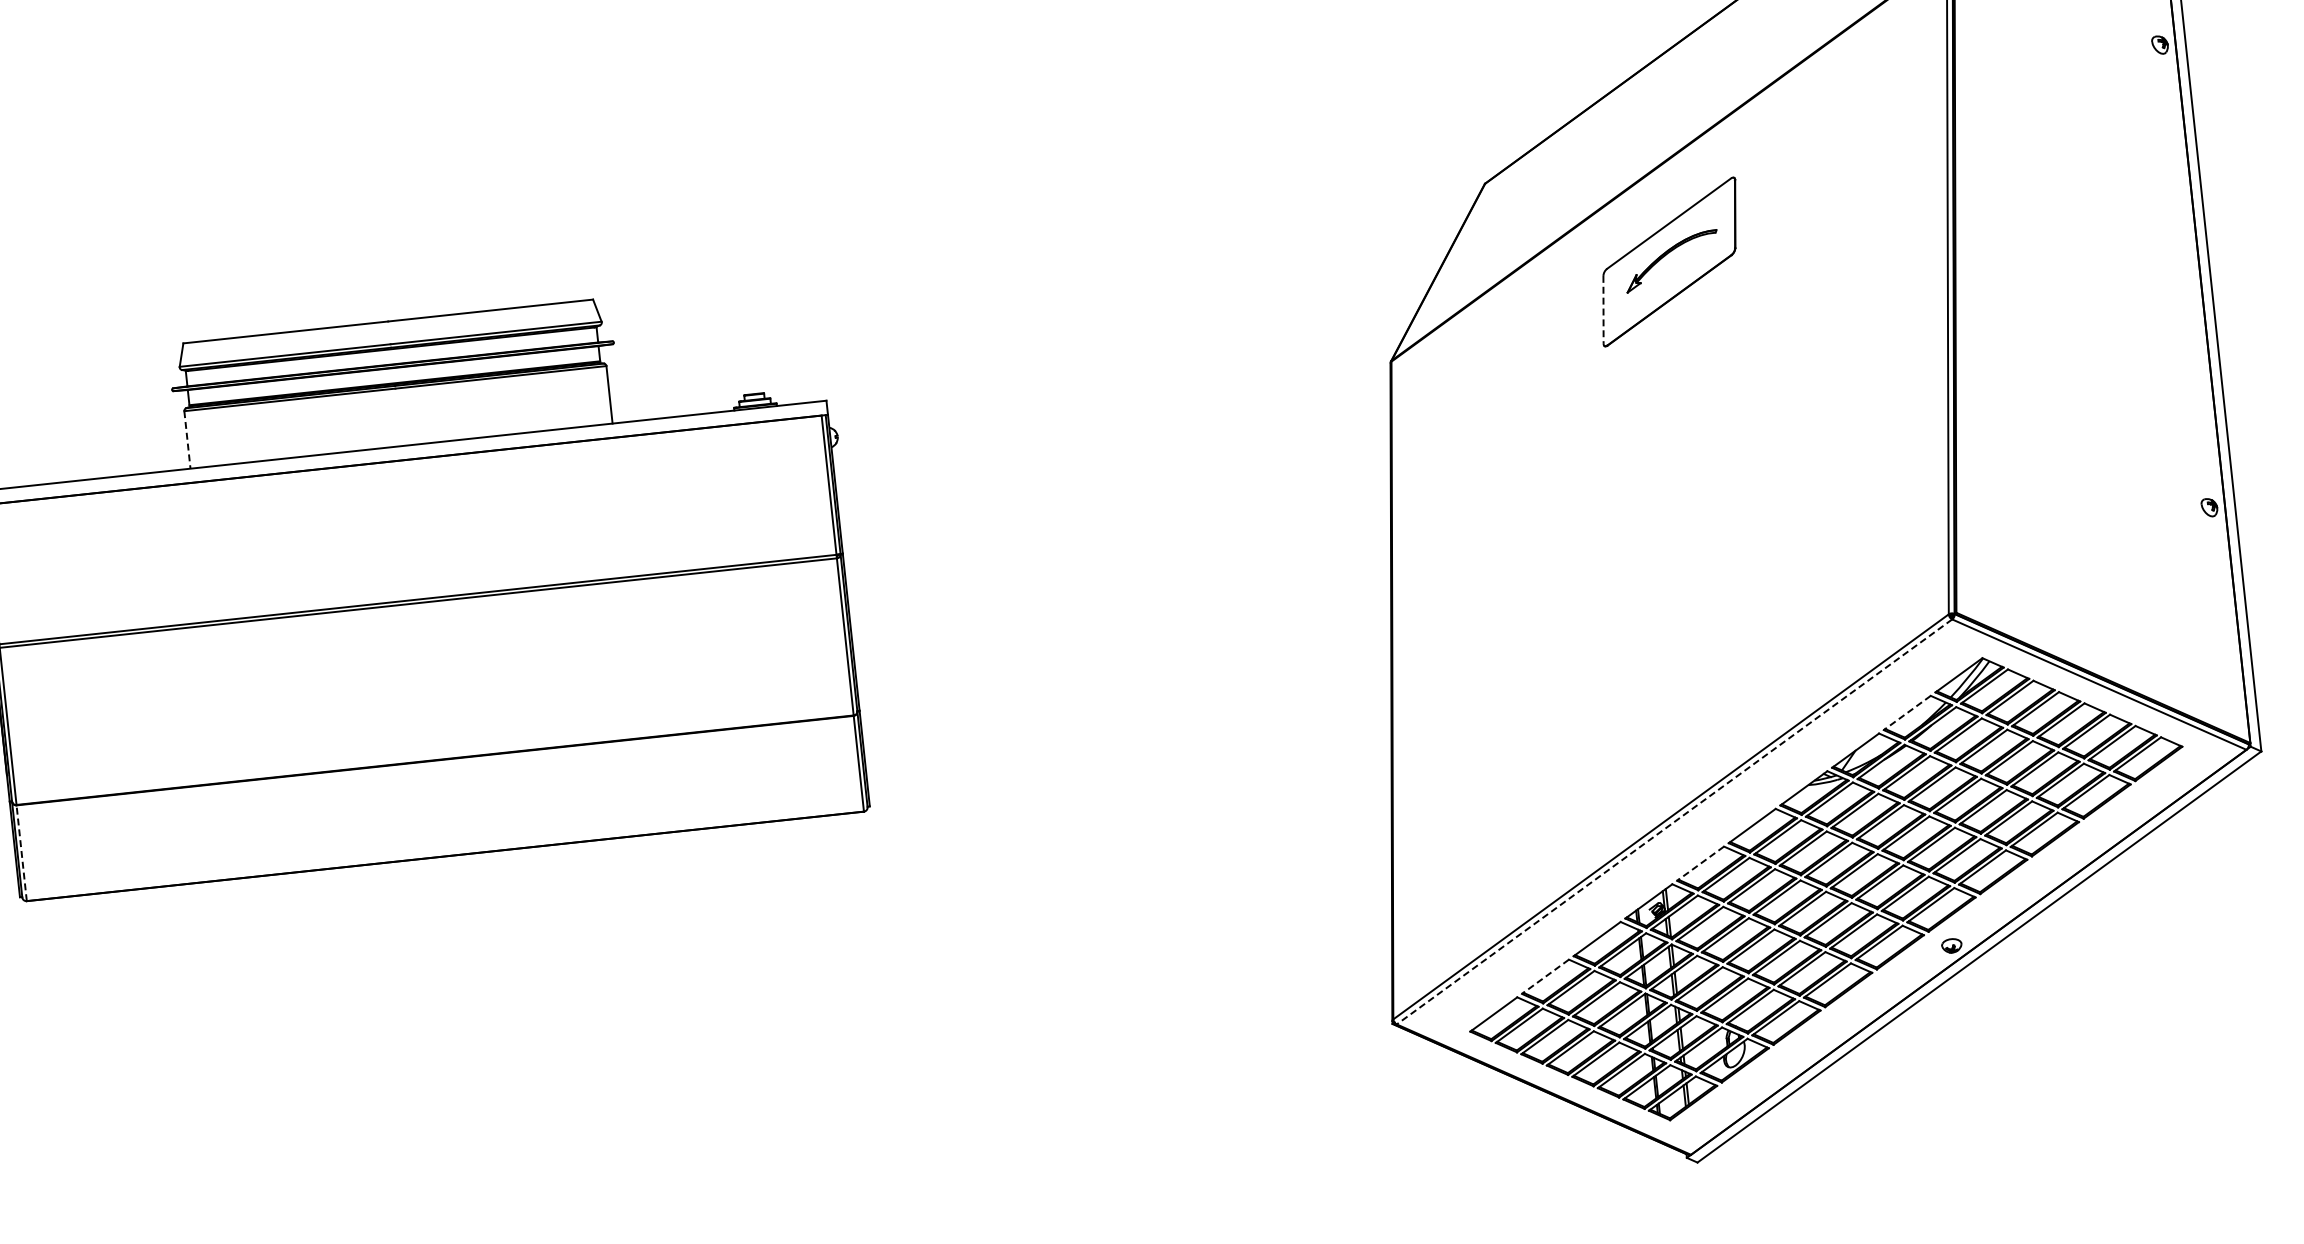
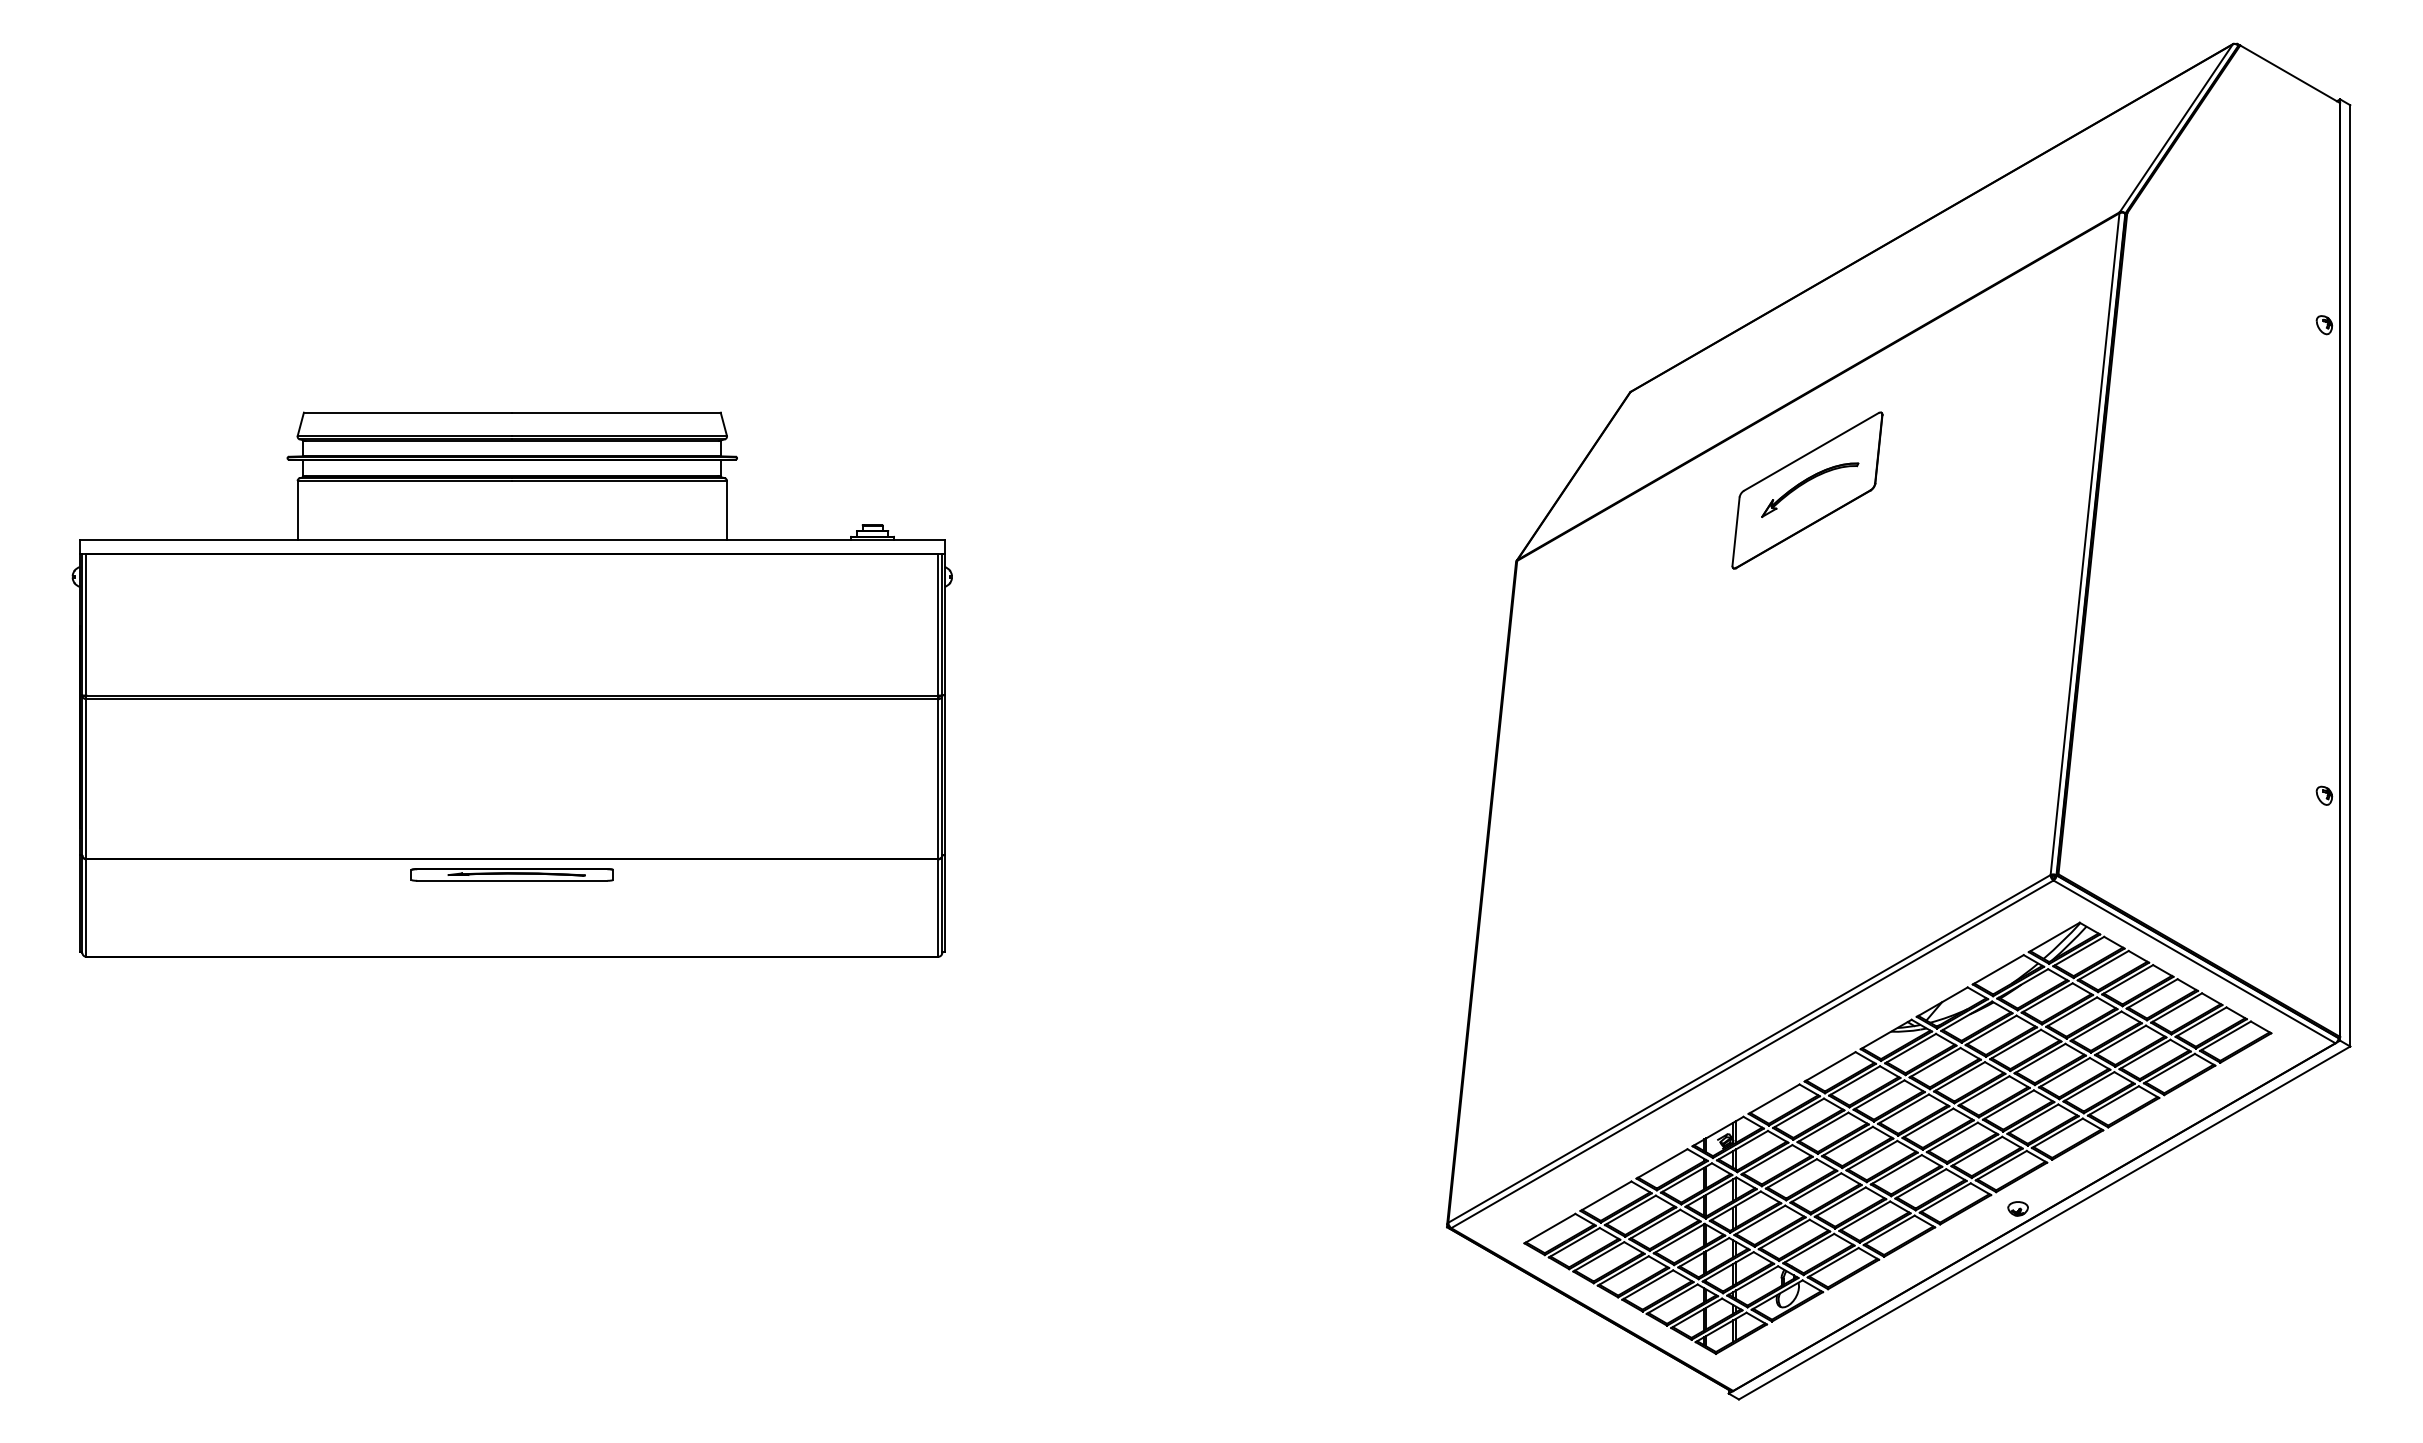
line: (1603, 310) -> (1735, 532), dashed -> solid
line: (187, 440) -> (297, 510), dashed -> solid
line: (1906, 713) -> (1997, 970), dashed -> solid
part: (435, 775) -> (511, 874), added
line: (1674, 822) -> (1752, 1054), dashed -> solid
line: (21, 853) -> (86, 908), dashed -> solid
line: (1699, 864) -> (1773, 1099), dashed -> solid
line: (1545, 977) -> (1605, 1196), dashed -> solid

